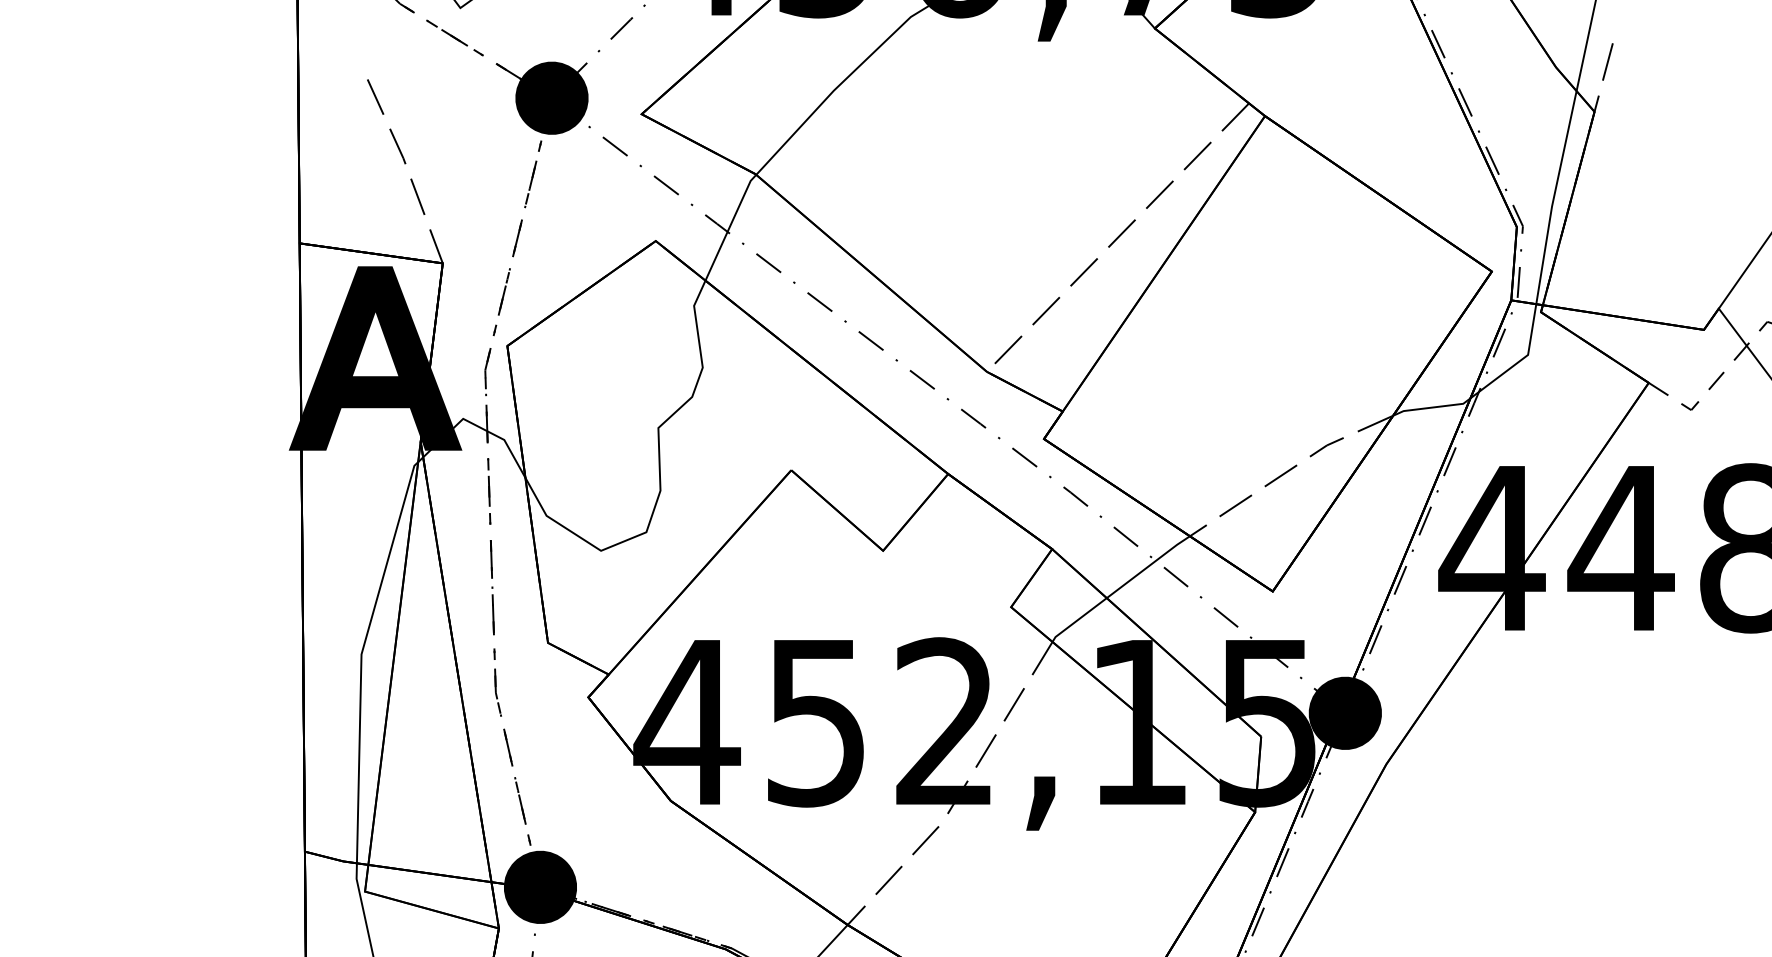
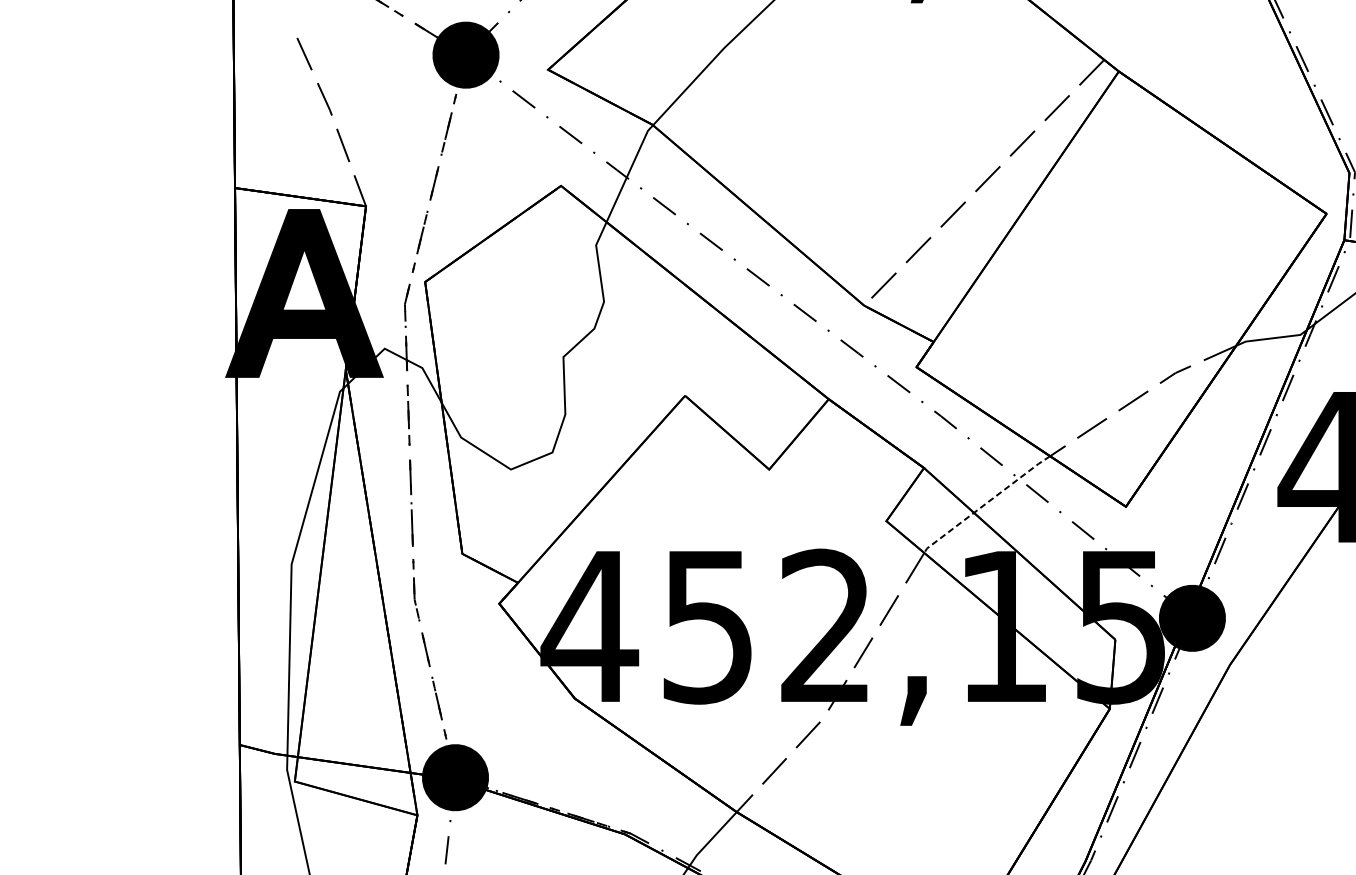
line: (1119, 588) -> (985, 504), solid -> dashed

